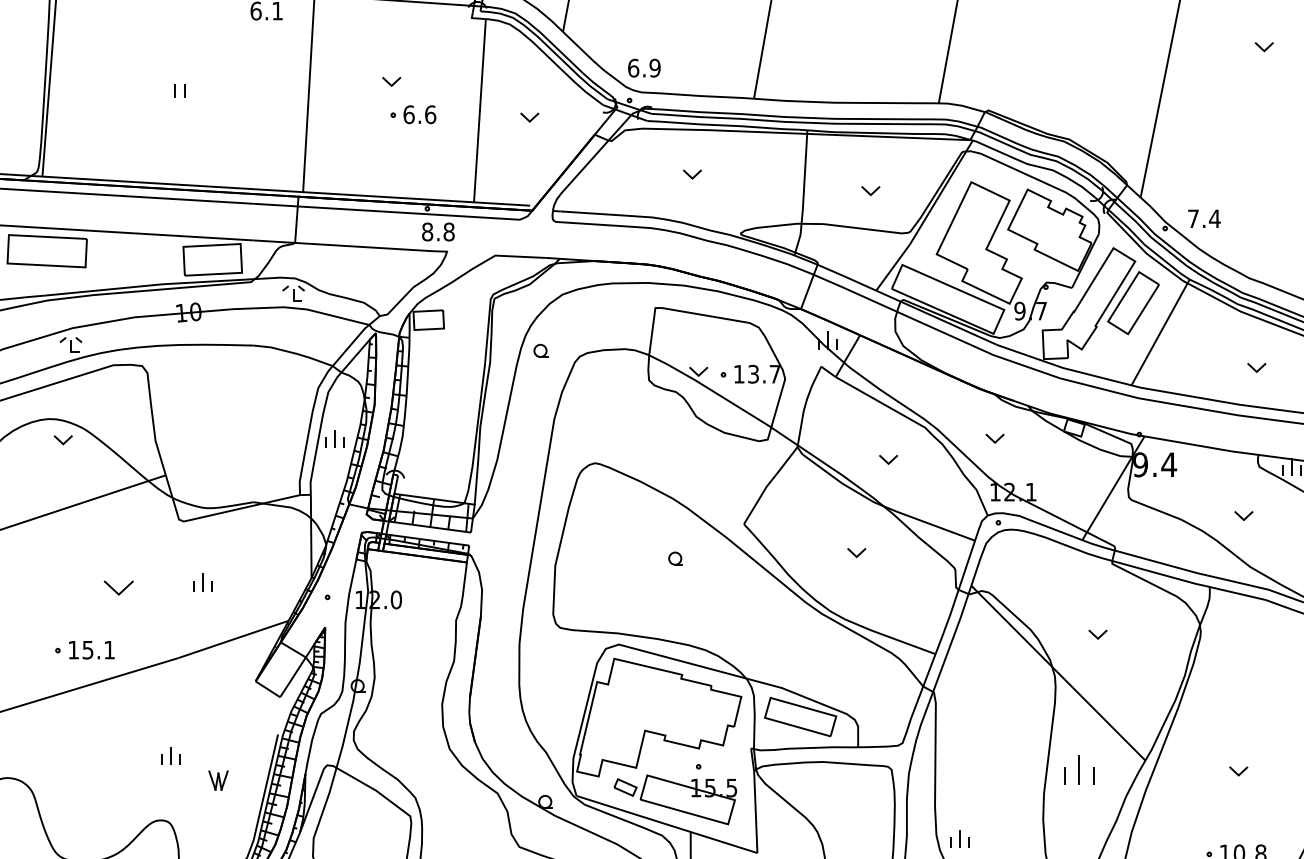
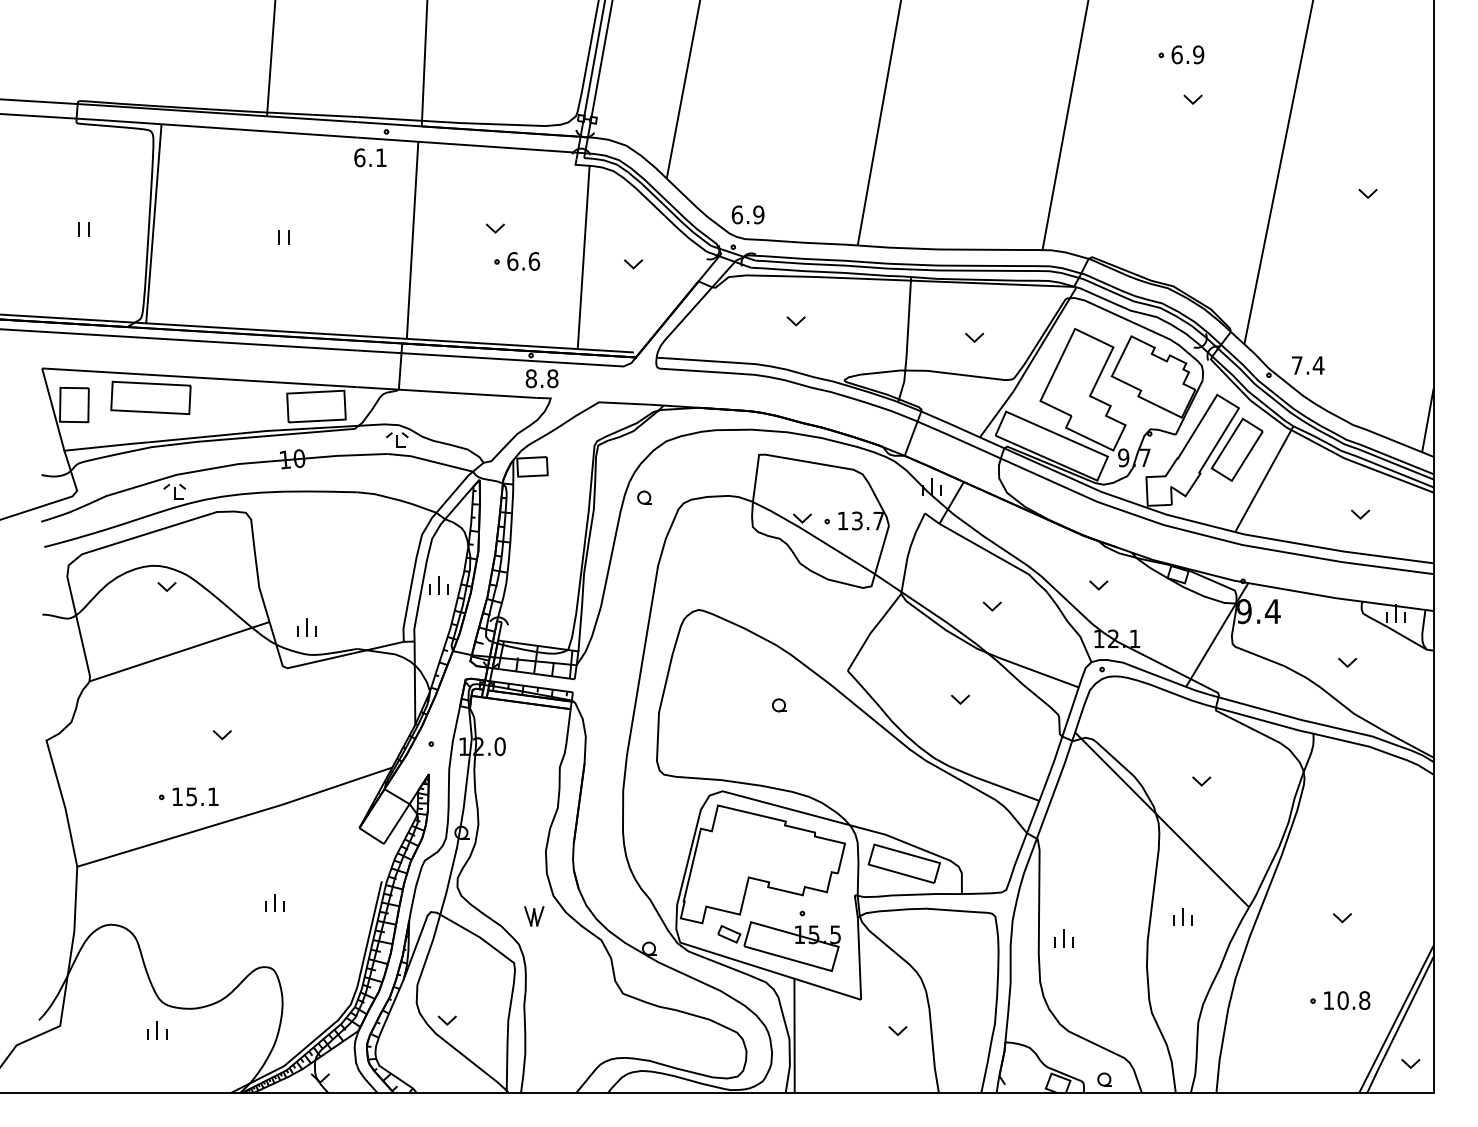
part: (202, 582) -> (306, 627), moved
part: (117, 588) -> (221, 735), size x0.62
part: (1078, 769) -> (1182, 916), size x0.62
part: (218, 780) -> (534, 916), moved
part: (959, 838) -> (1063, 938), moved

